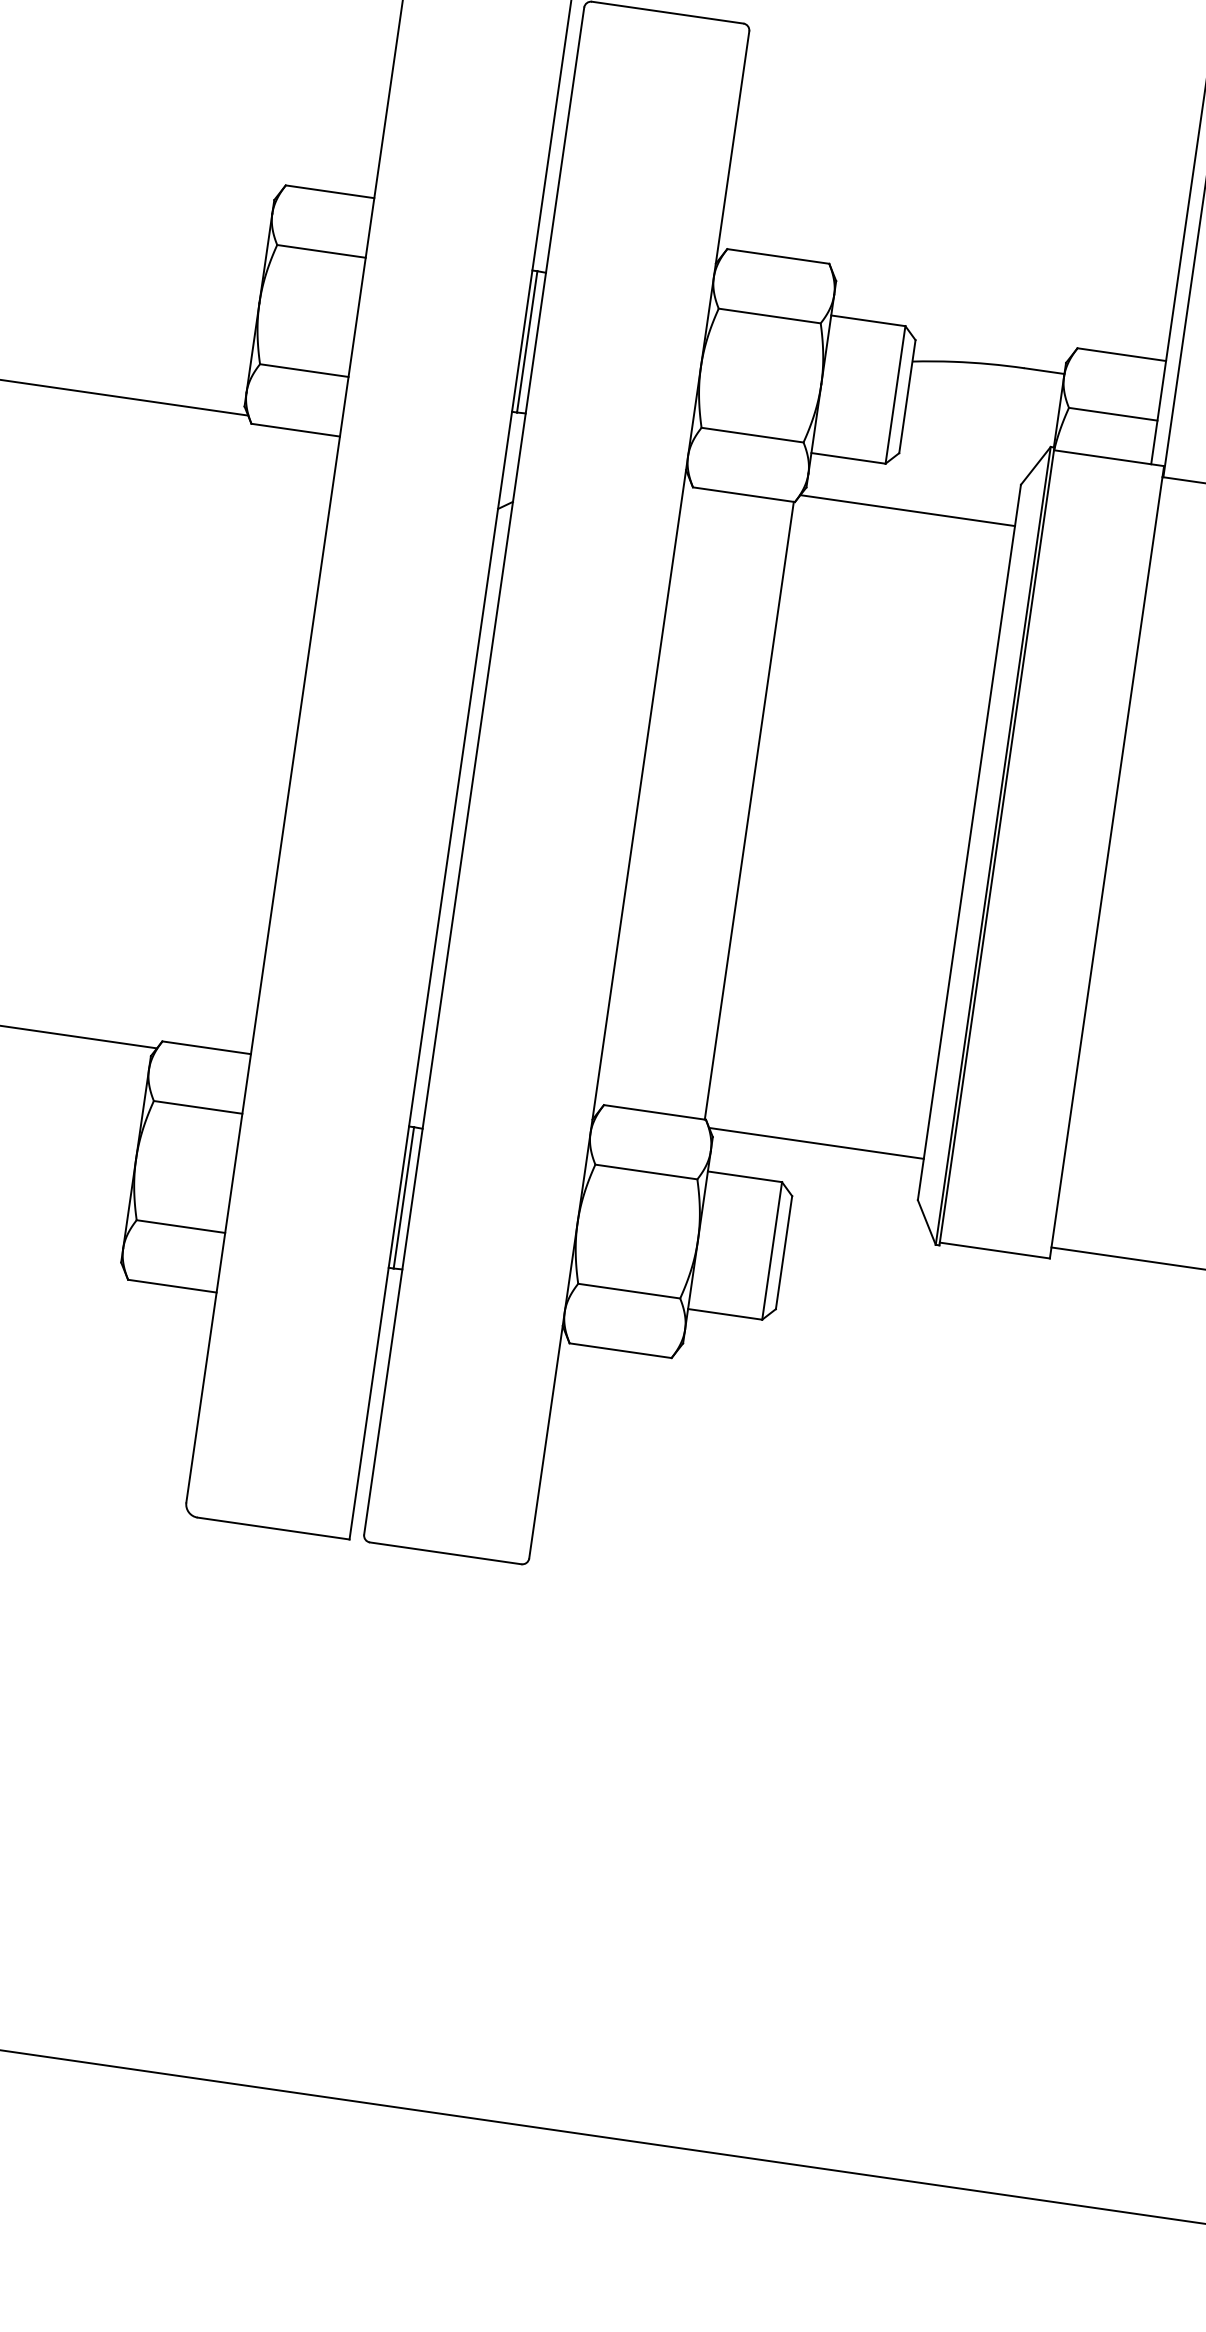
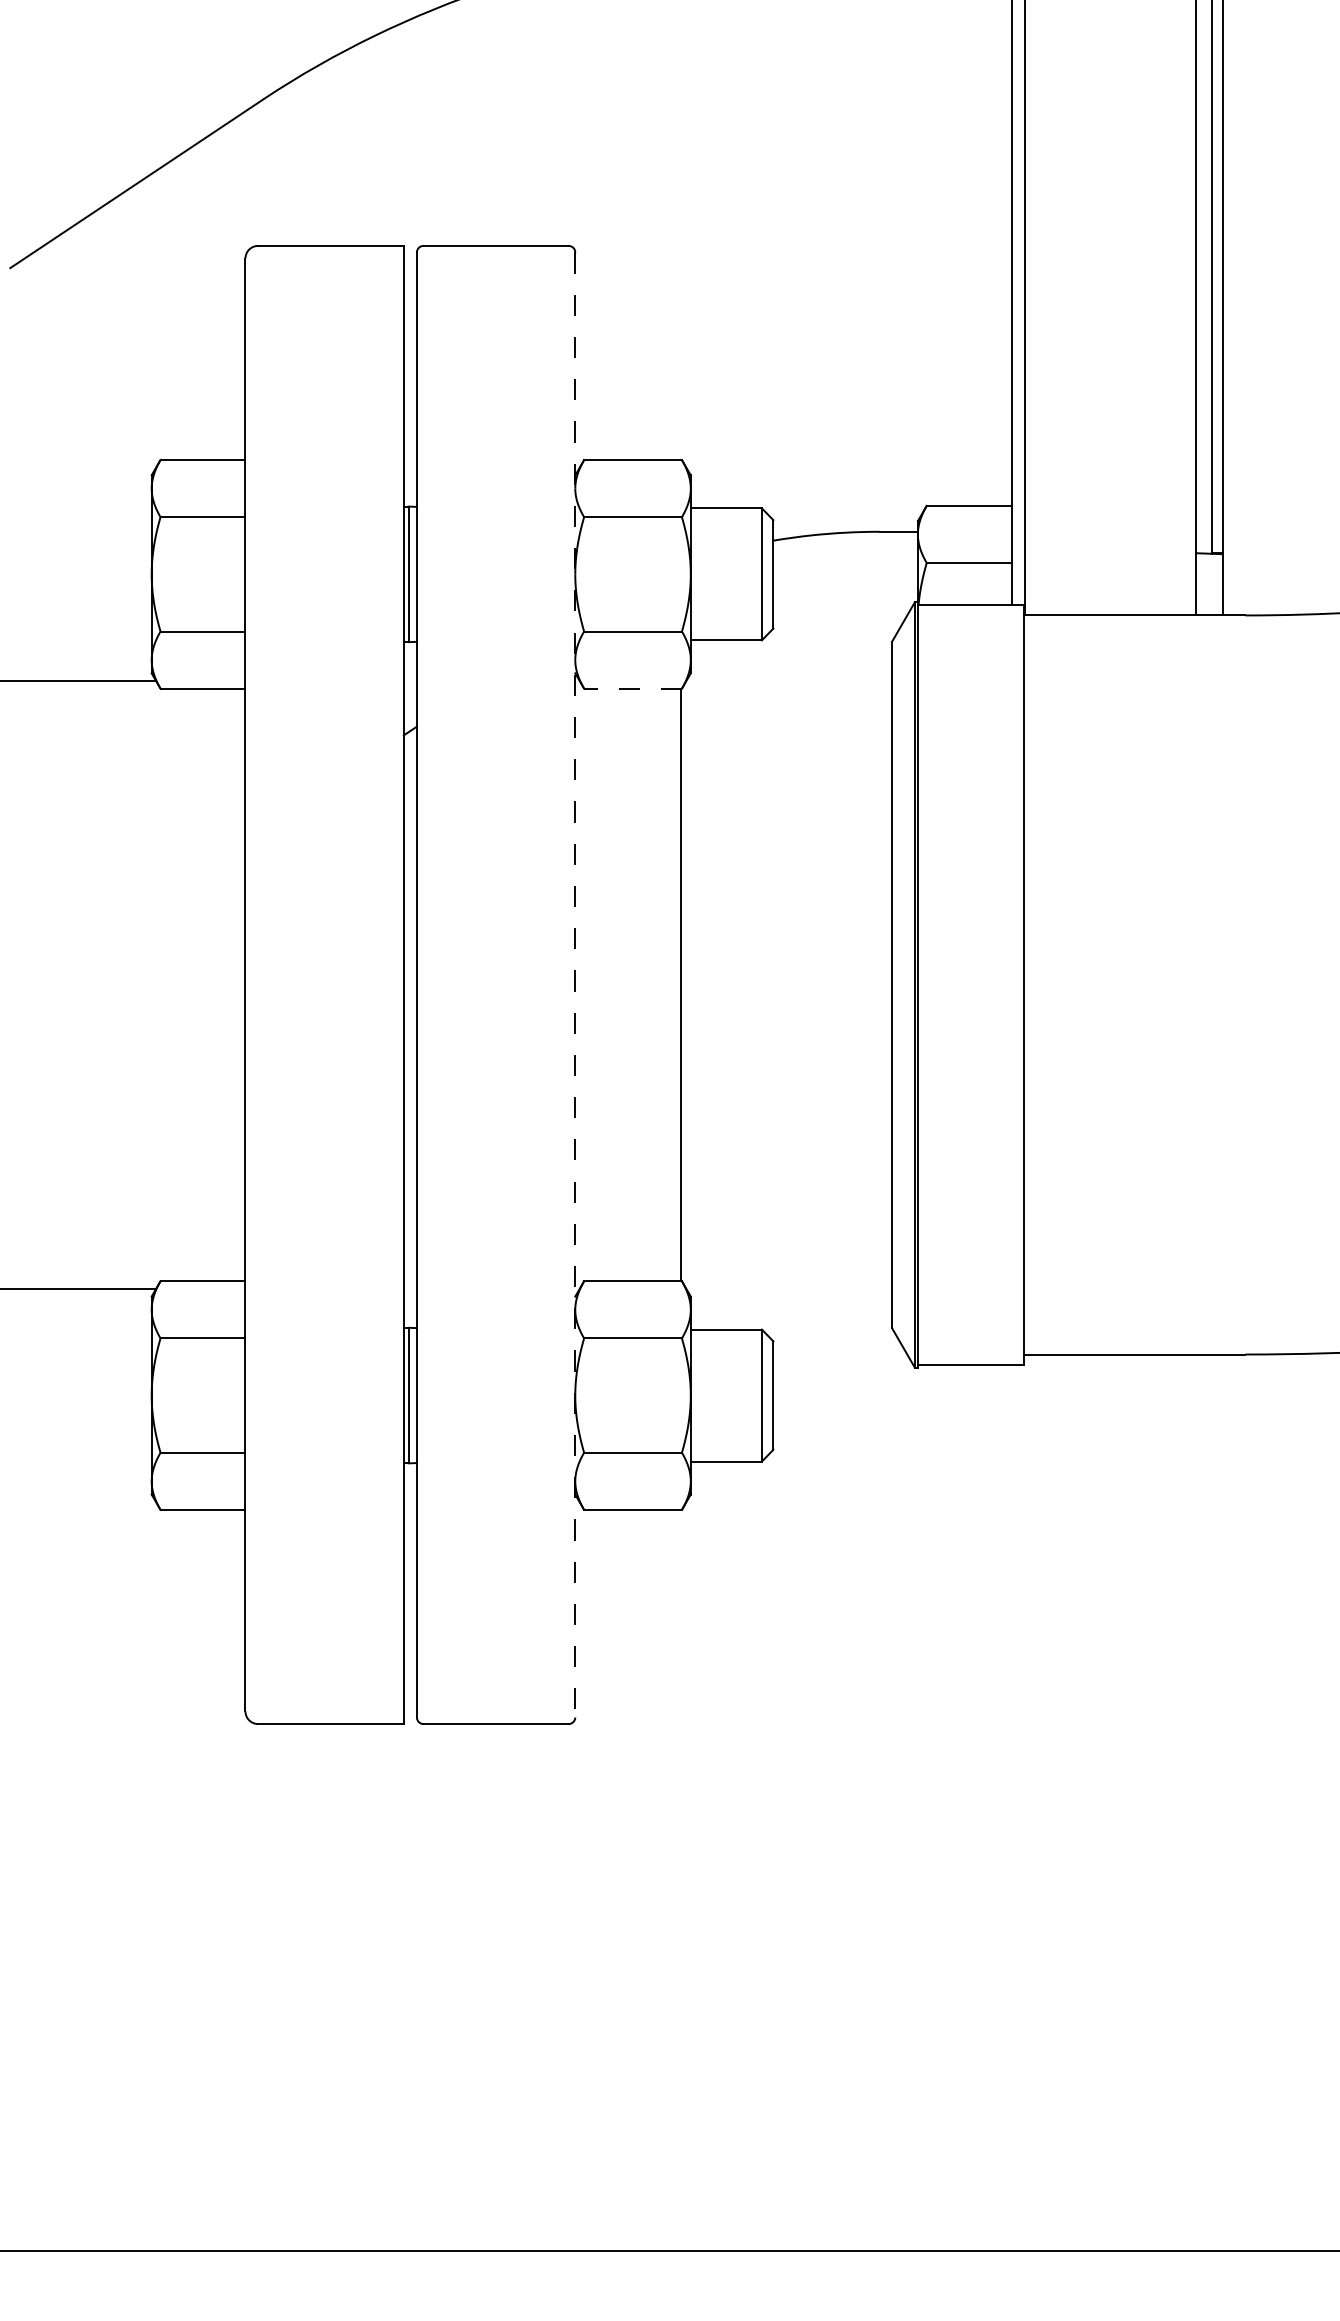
line: (744, 494) -> (633, 688), solid -> dashed
line: (908, 510) -> (789, 681), removed
line: (639, 794) -> (575, 984), solid -> dashed
line: (816, 1143) -> (789, 1288), removed

